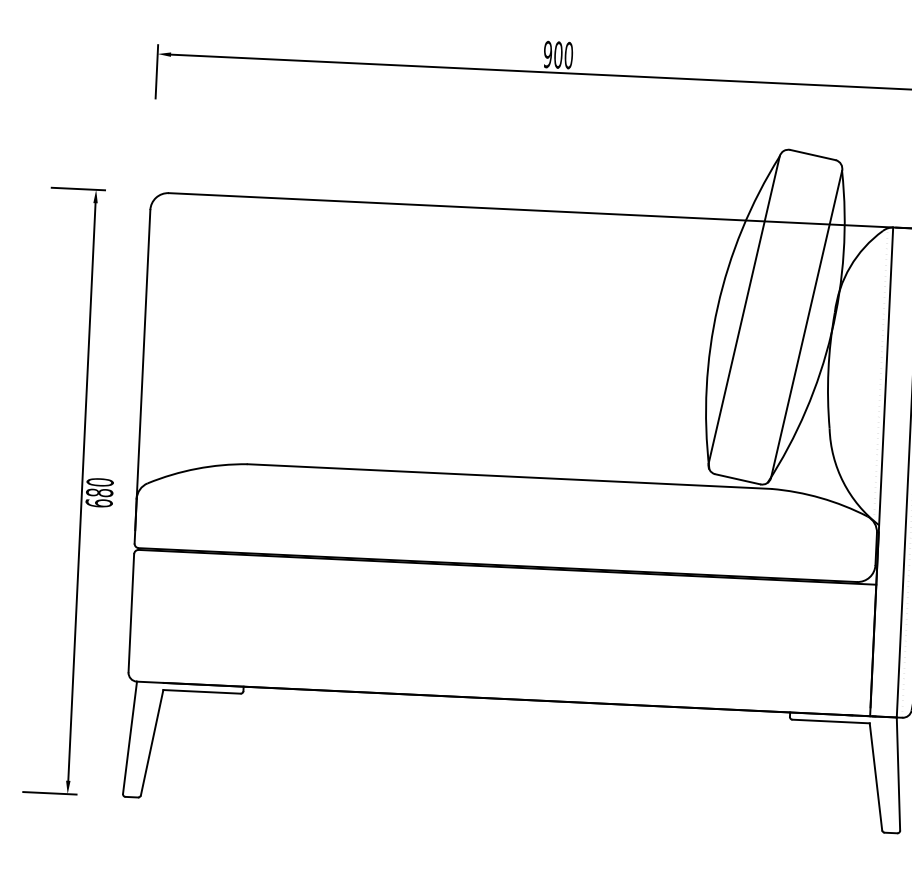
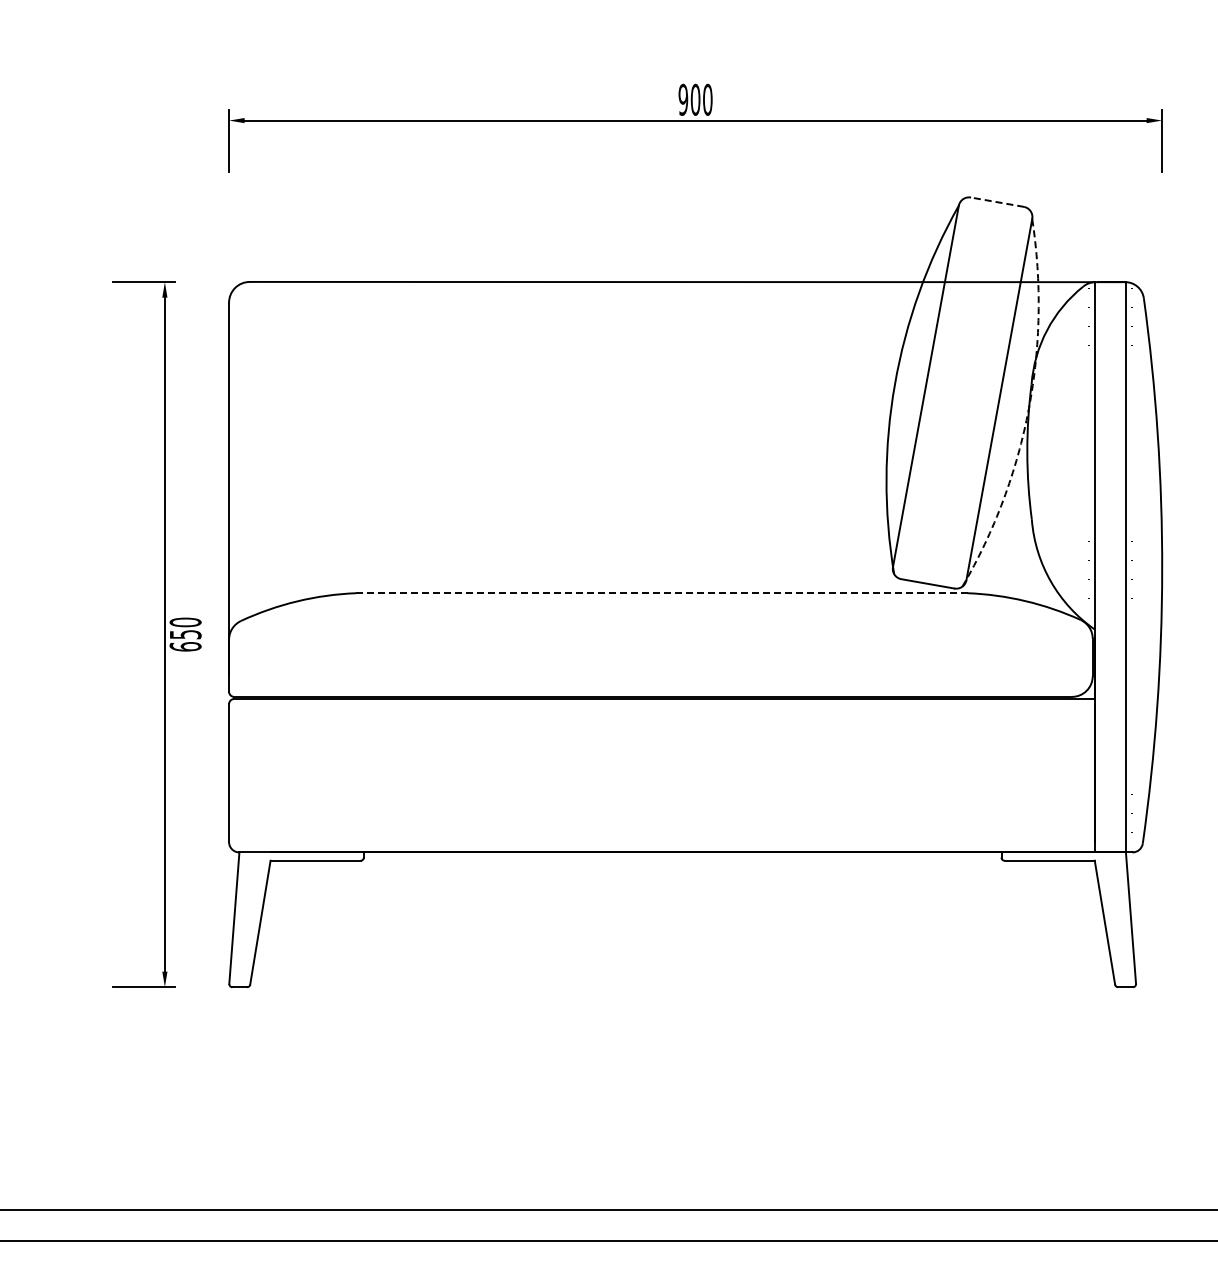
line: (812, 155) -> (997, 202), solid -> dashed
arc: (831, 333) -> (1028, 408), solid -> dashed
line: (509, 476) -> (661, 593), solid -> dashed
text: (99, 492) -> (185, 634), 680 -> 650

